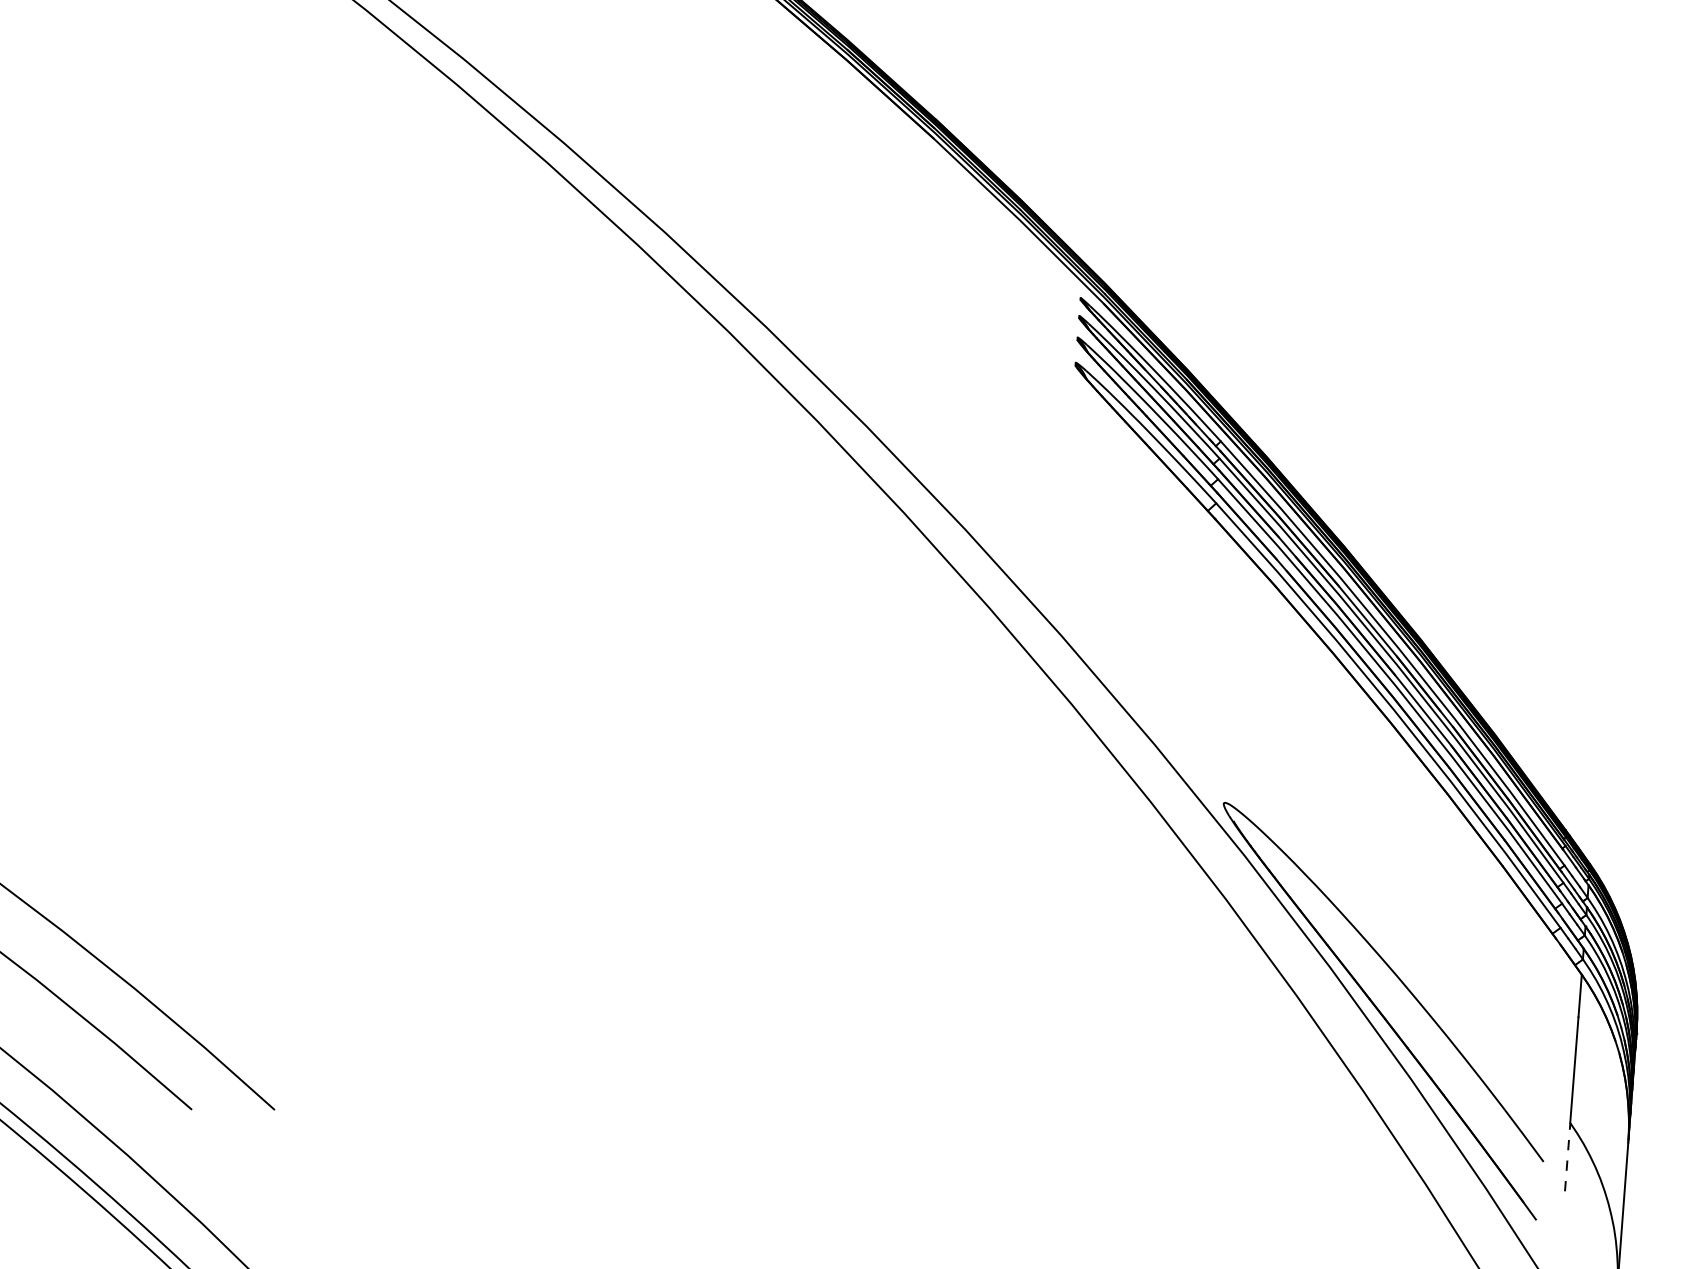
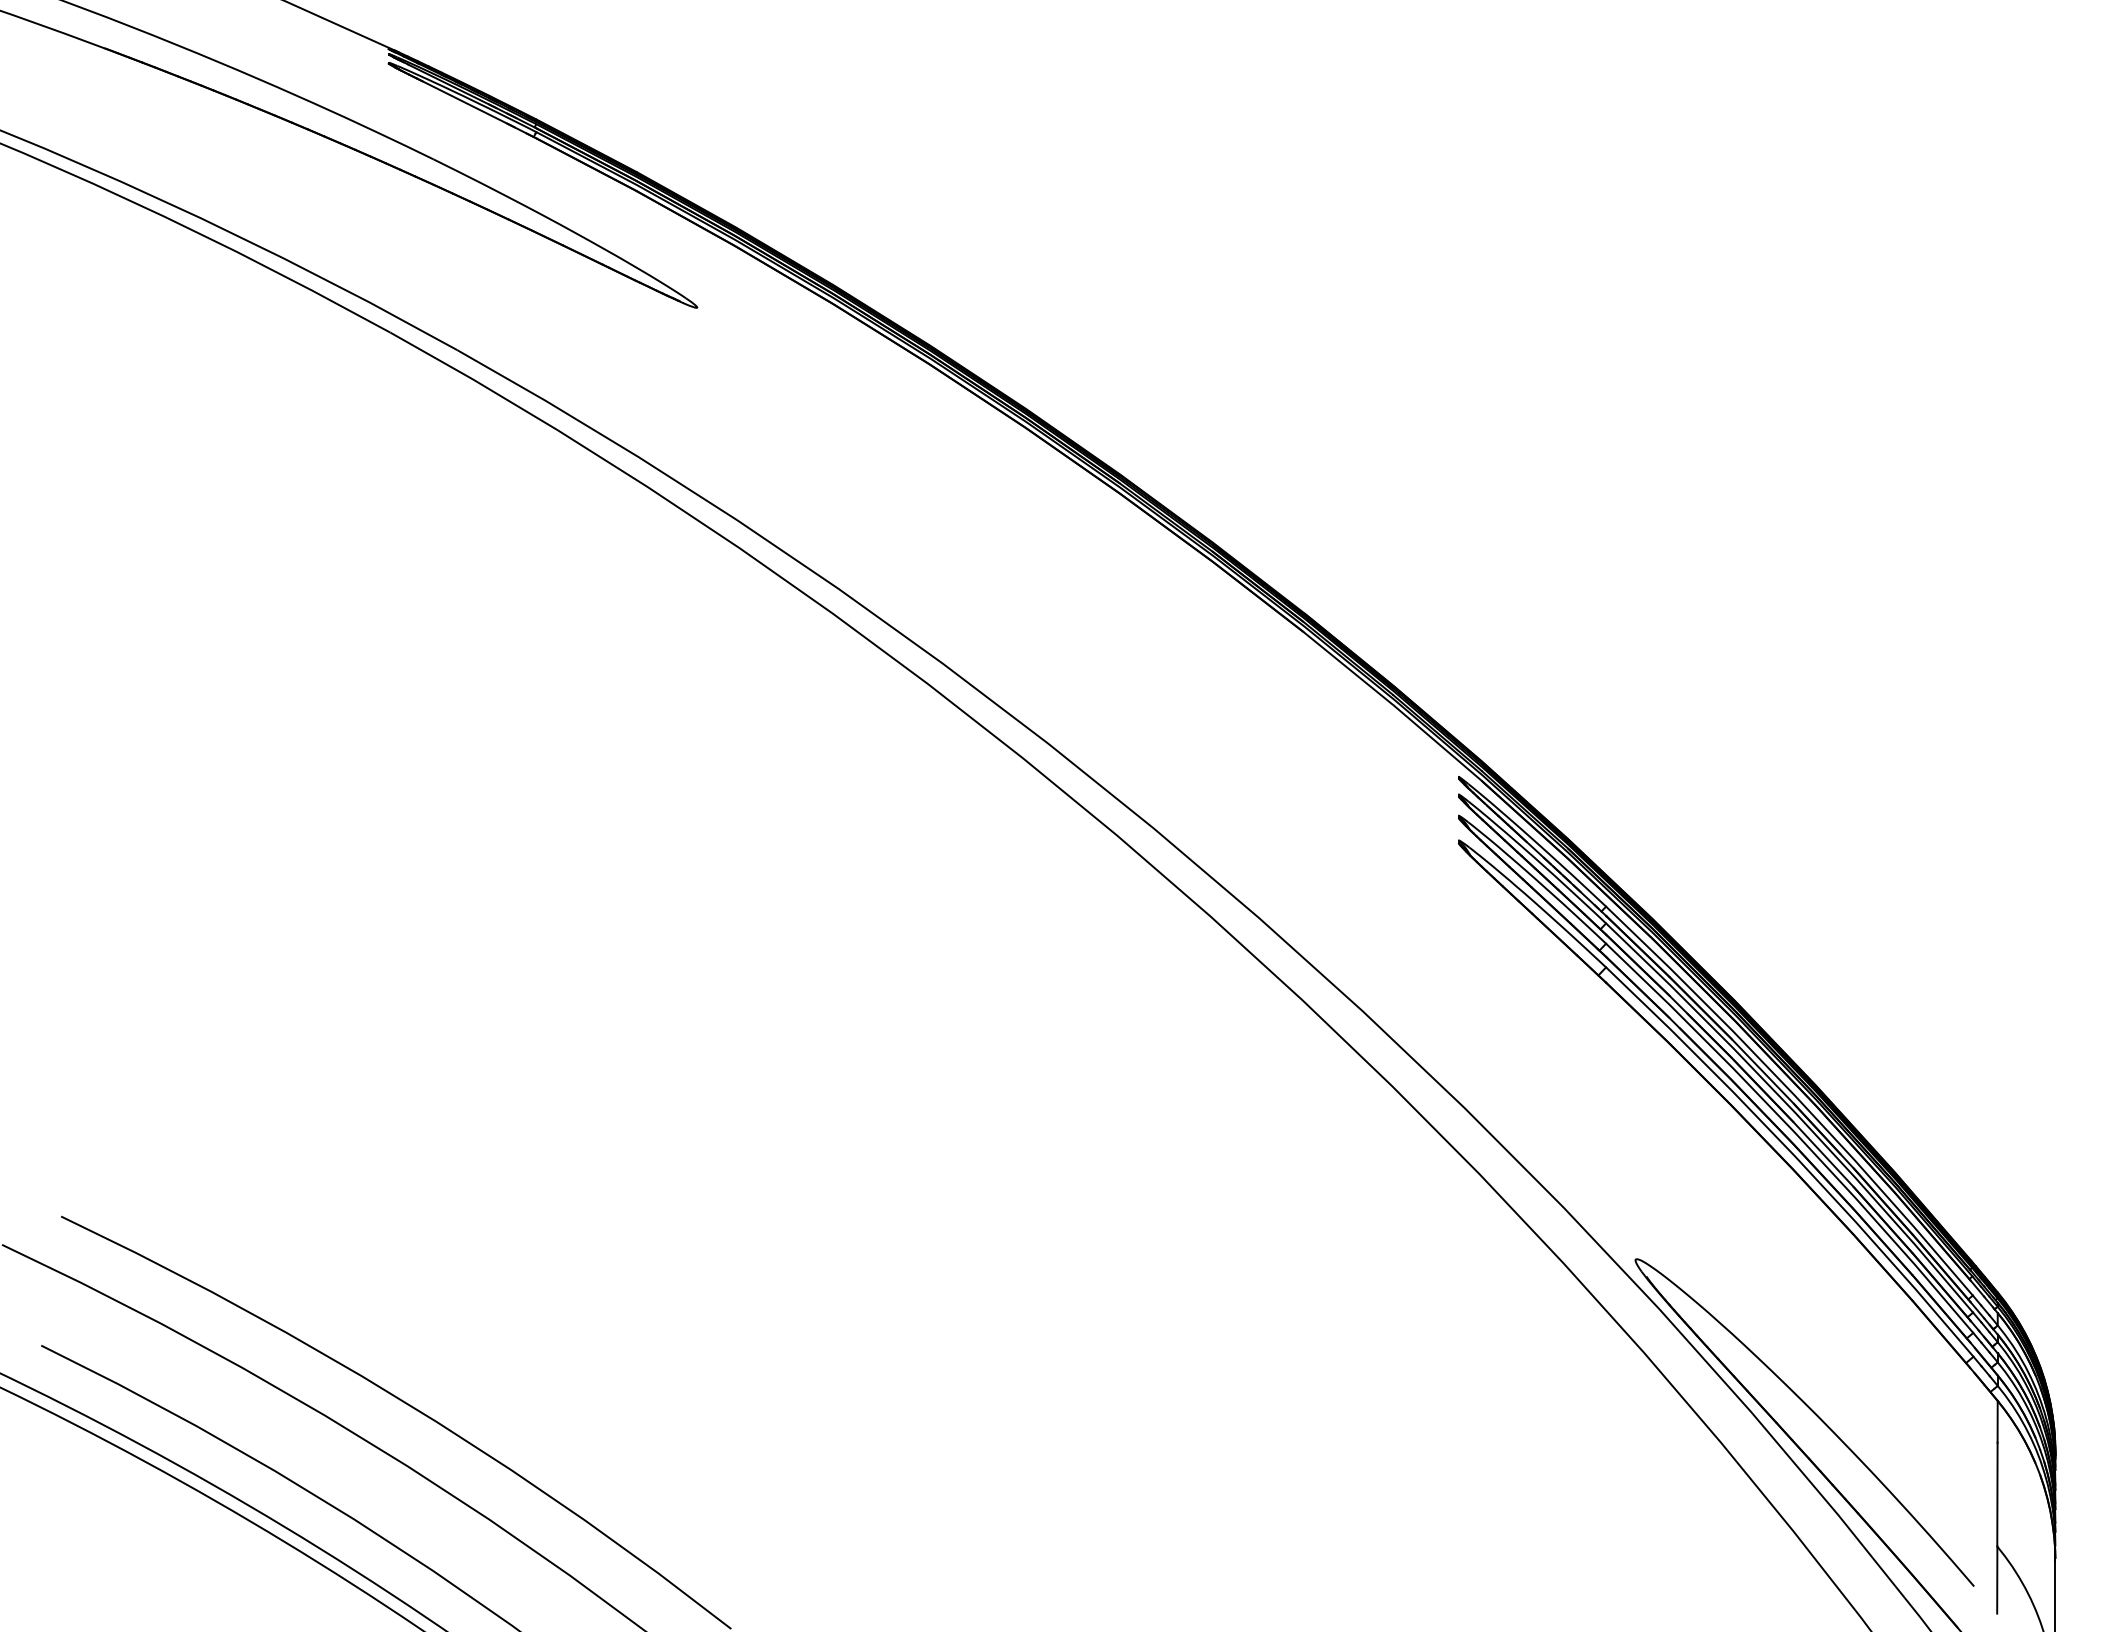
line: (1567, 1157) -> (1997, 1580), dashed -> solid

